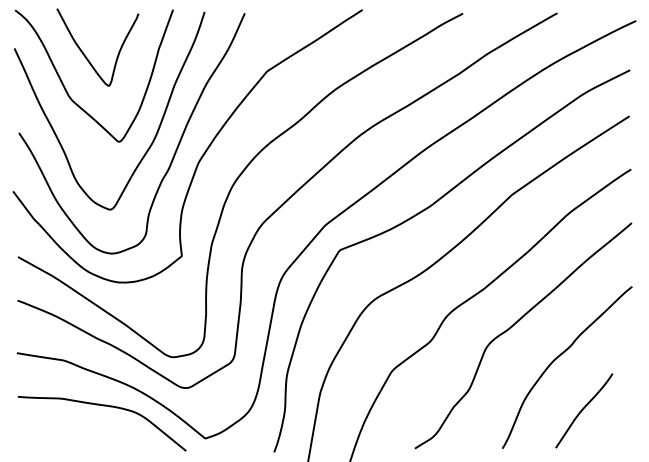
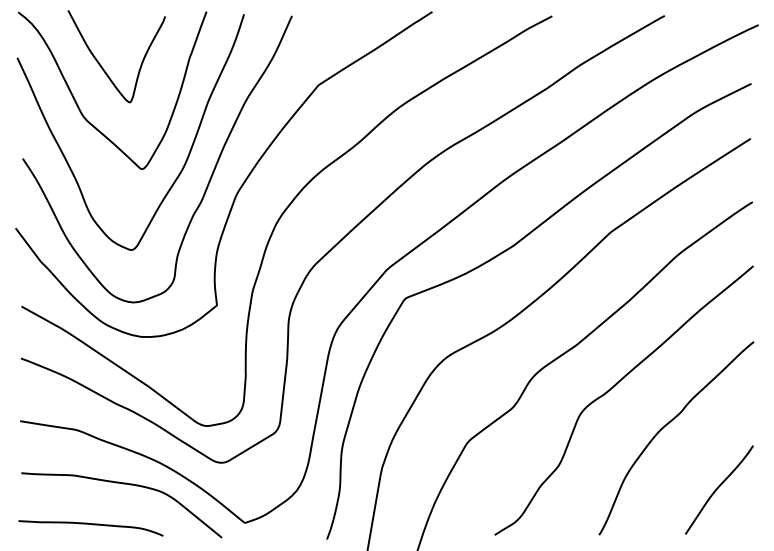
curve: (583, 410) -> (718, 489), moved
curve: (76, 440) -> (91, 525), added

